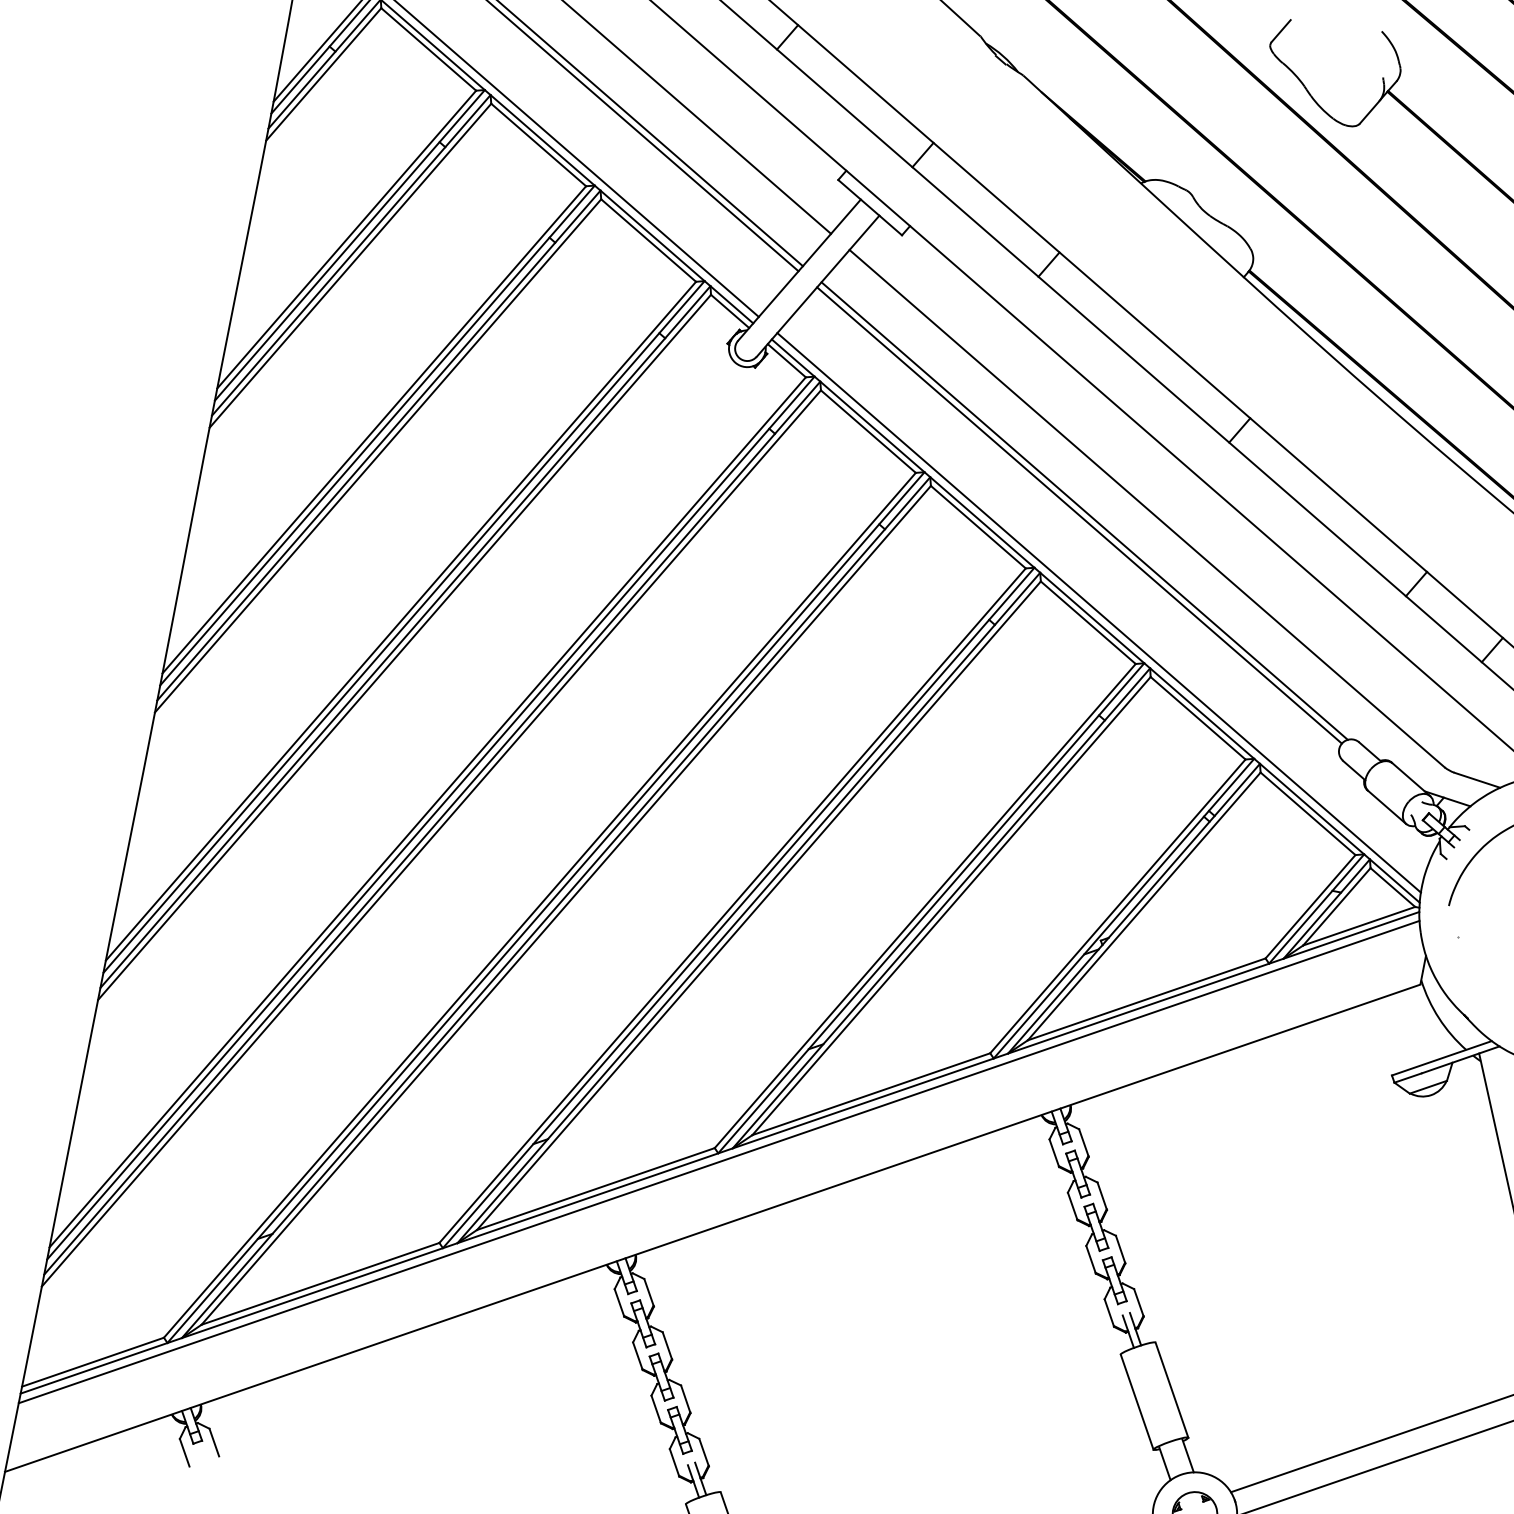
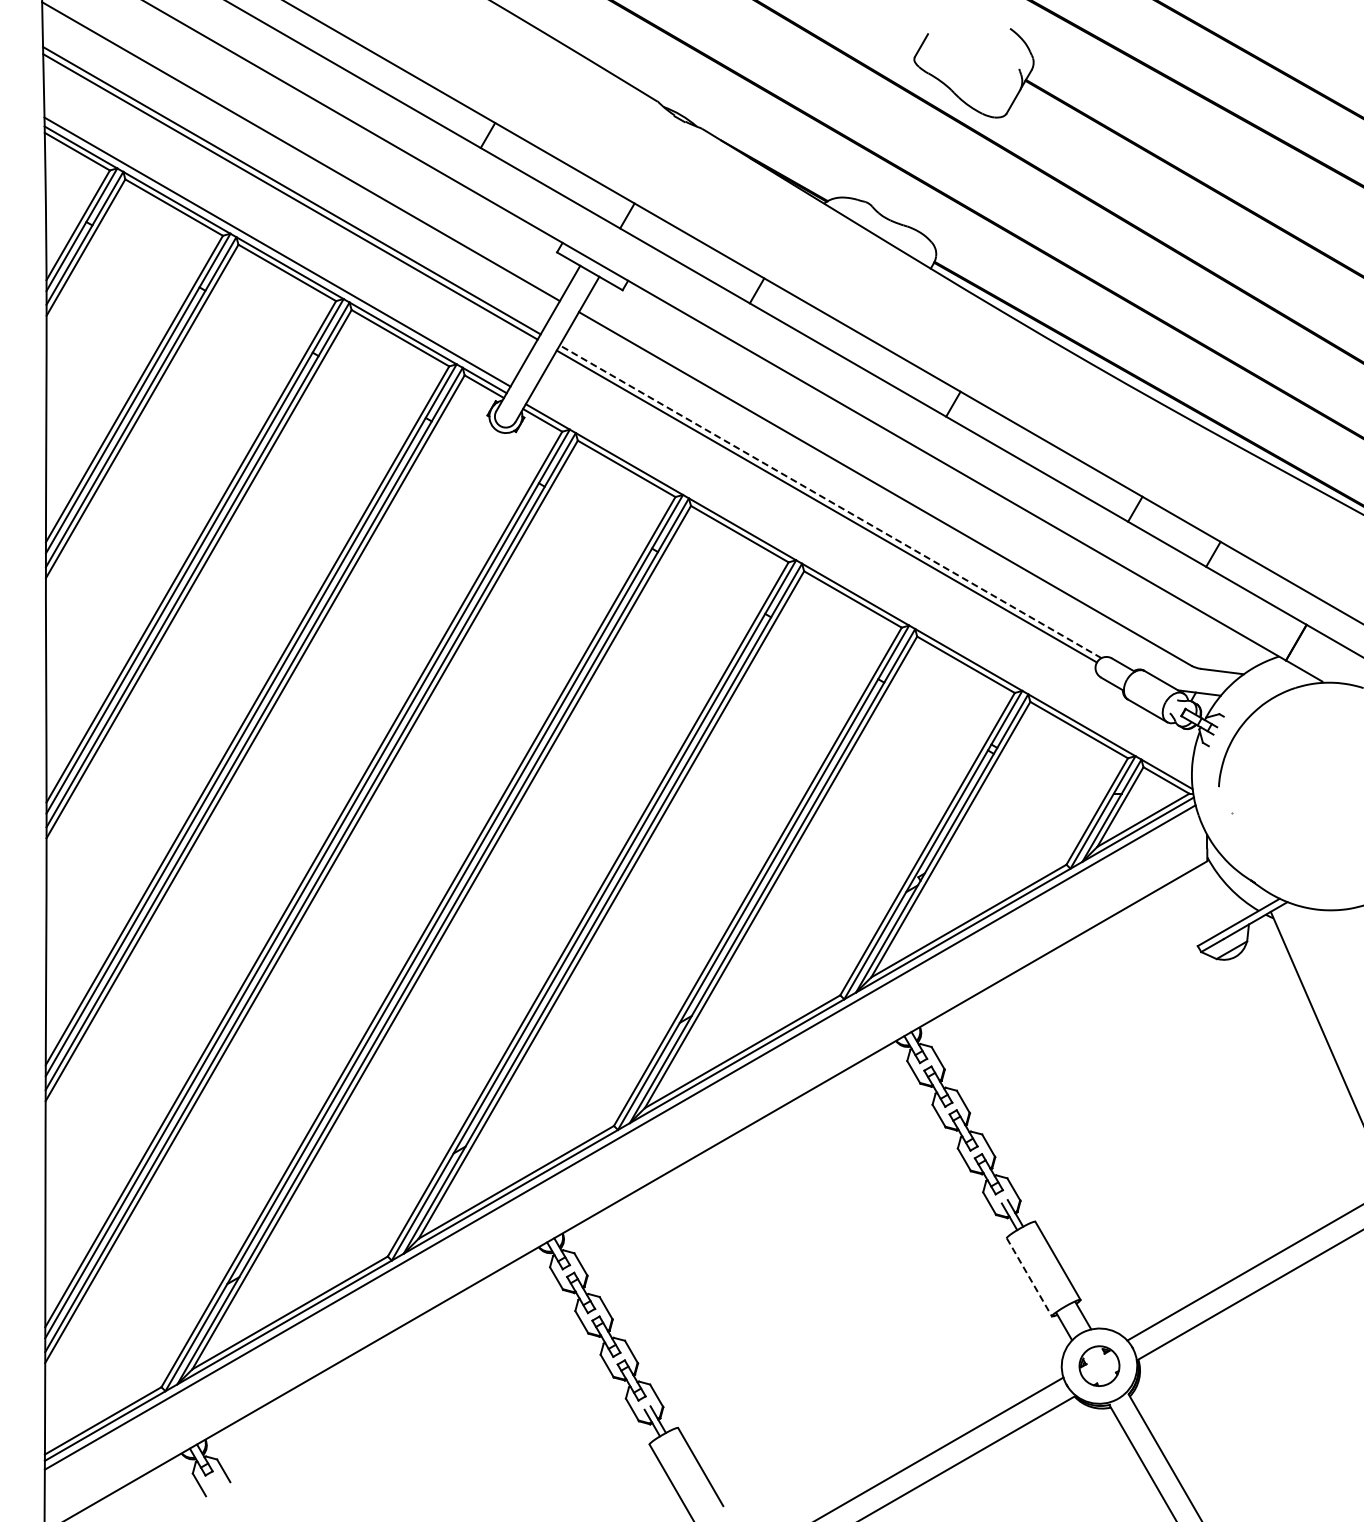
line: (1084, 510) -> (830, 501), solid -> dashed
line: (1098, 612) -> (860, 588), removed
line: (1137, 1402) -> (1029, 1277), solid -> dashed

